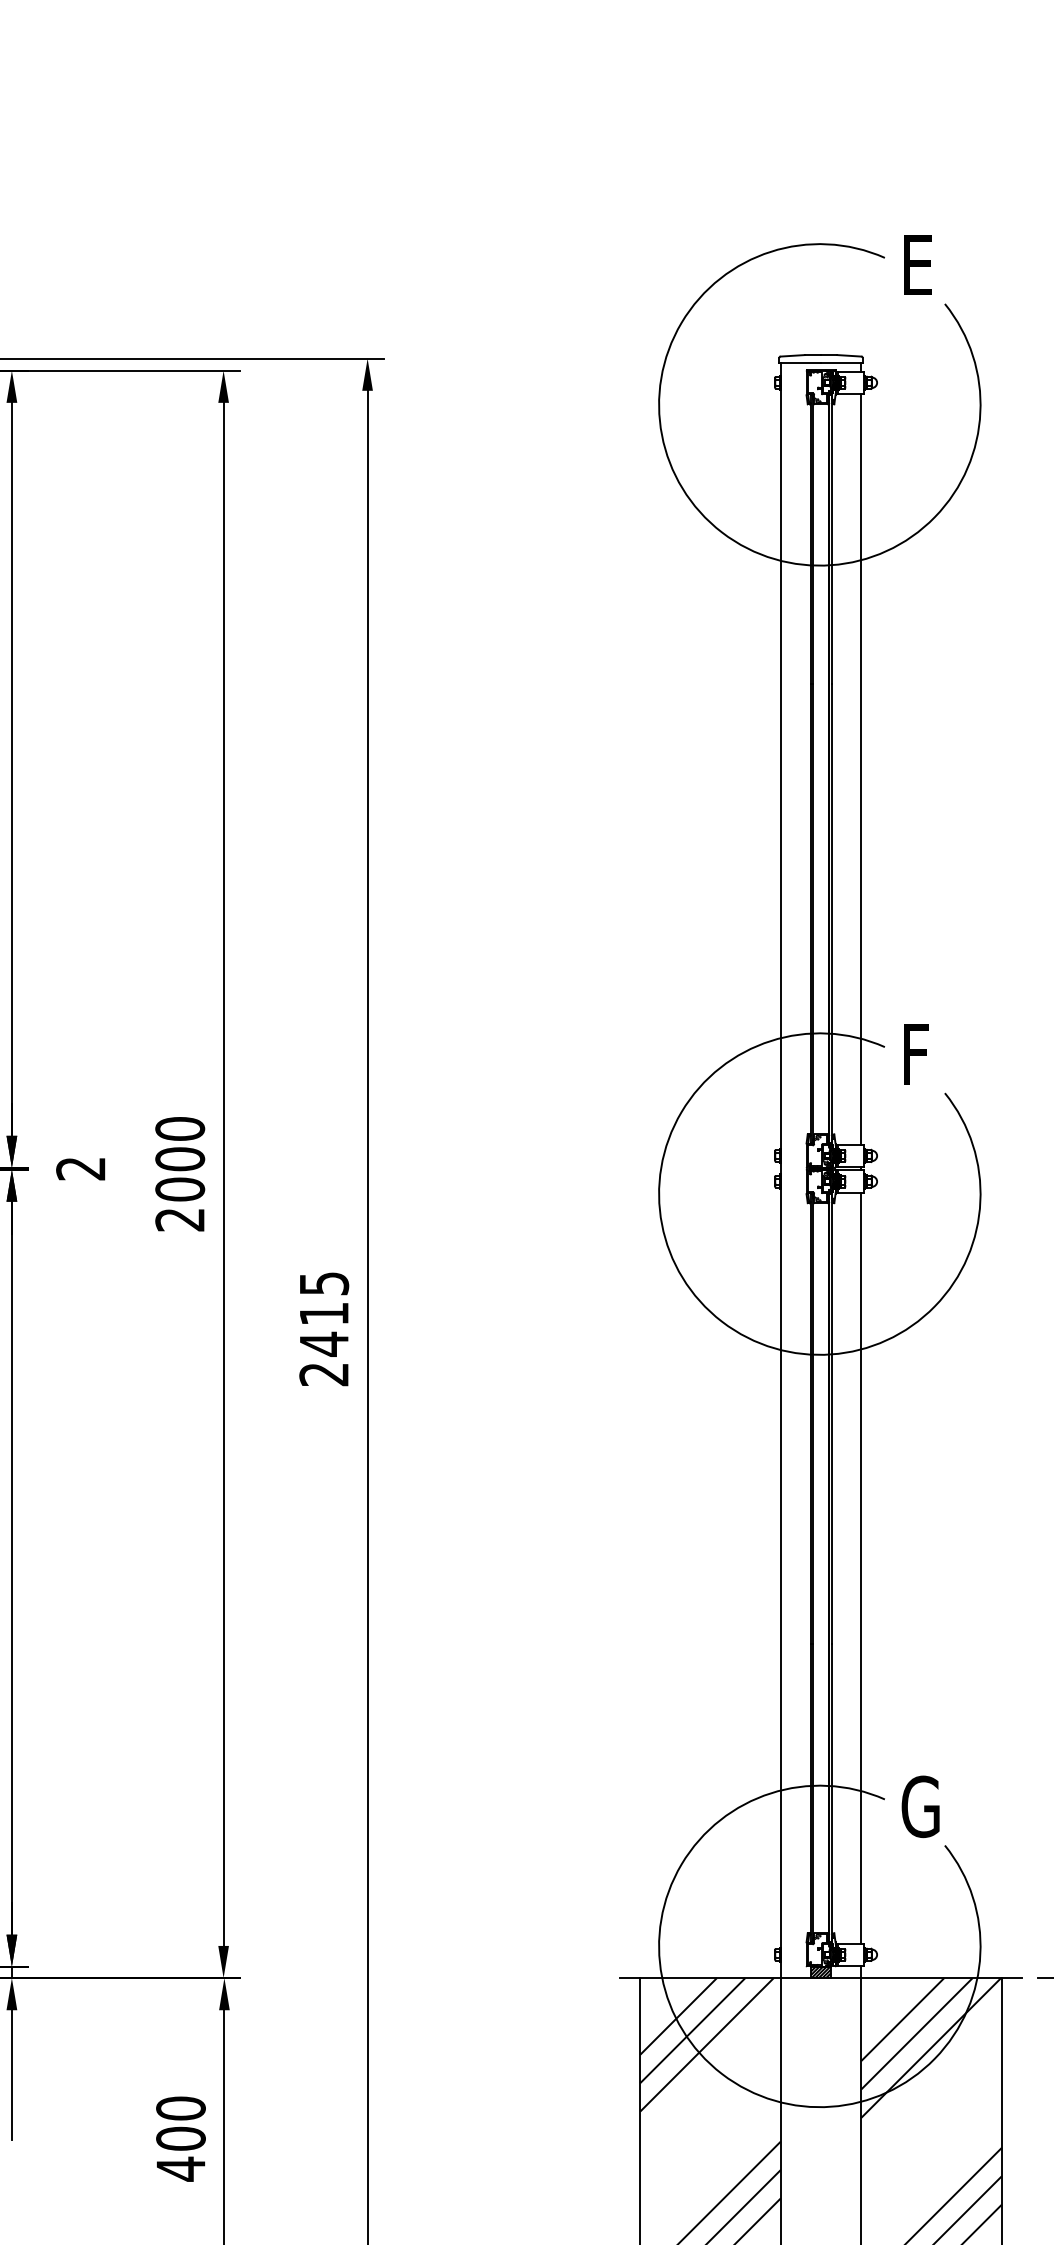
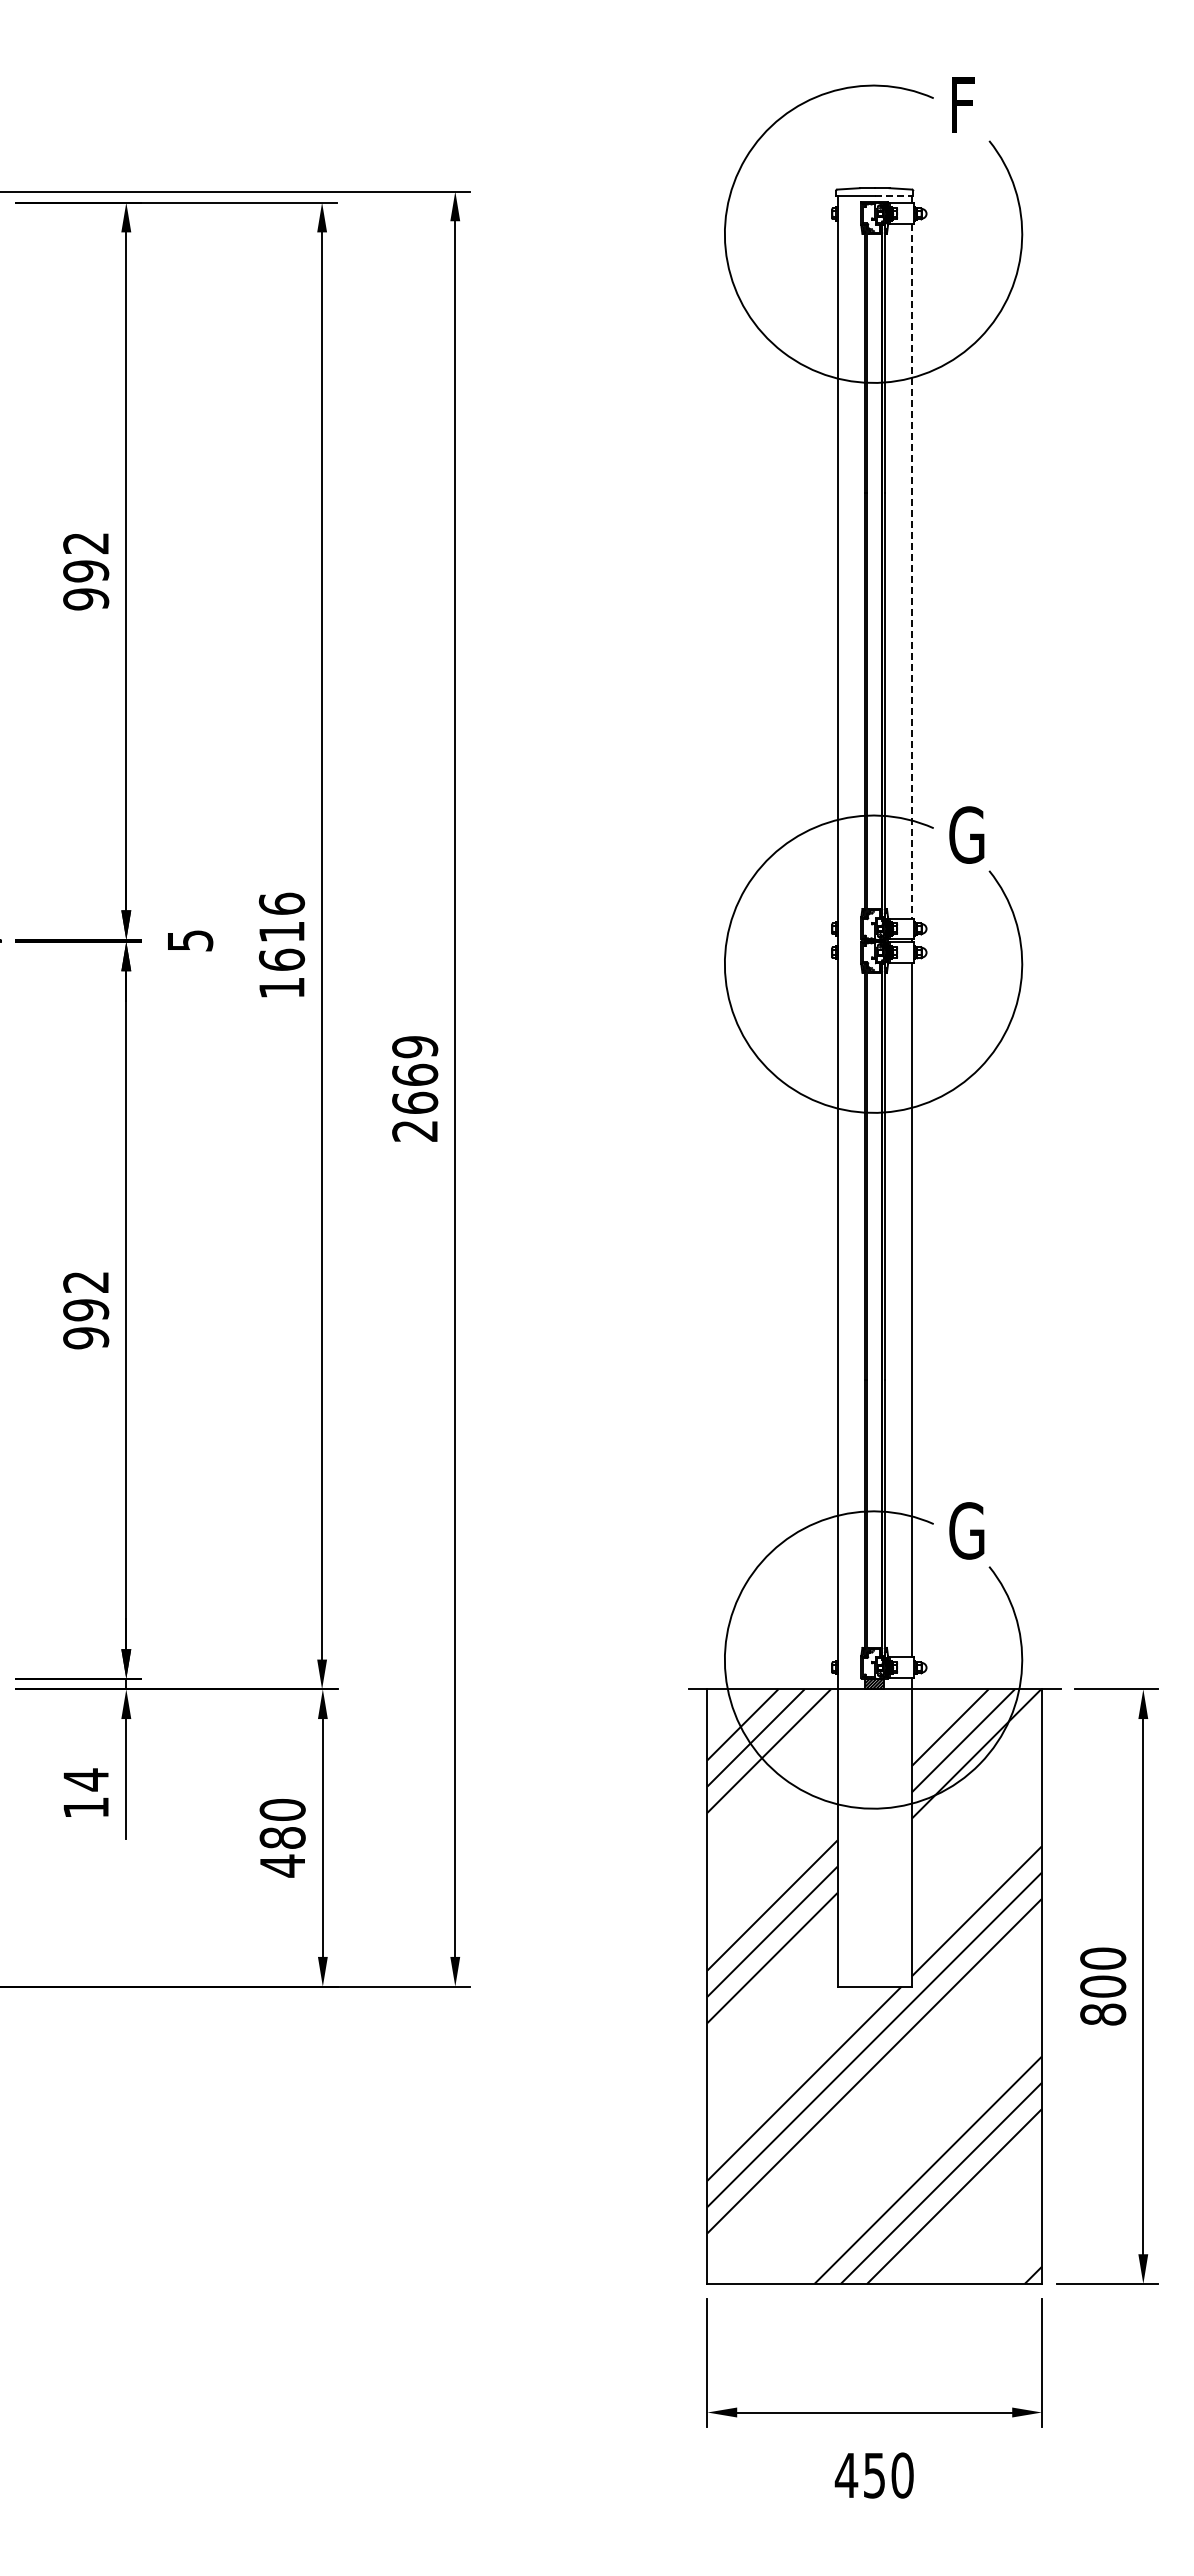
text: (920, 264) -> (966, 104), E -> F
line: (842, 362) -> (894, 195), solid -> dashed
line: (860, 769) -> (911, 571), solid -> dashed
text: (920, 1053) -> (966, 834), F -> G
text: (81, 1168) -> (190, 940), 2 -> 5
text: (179, 1173) -> (281, 945), 2000 -> 1616
text: (324, 1314) -> (415, 1075), 2415 -> 2669
text: (180, 2138) -> (282, 1837), 400 -> 480

